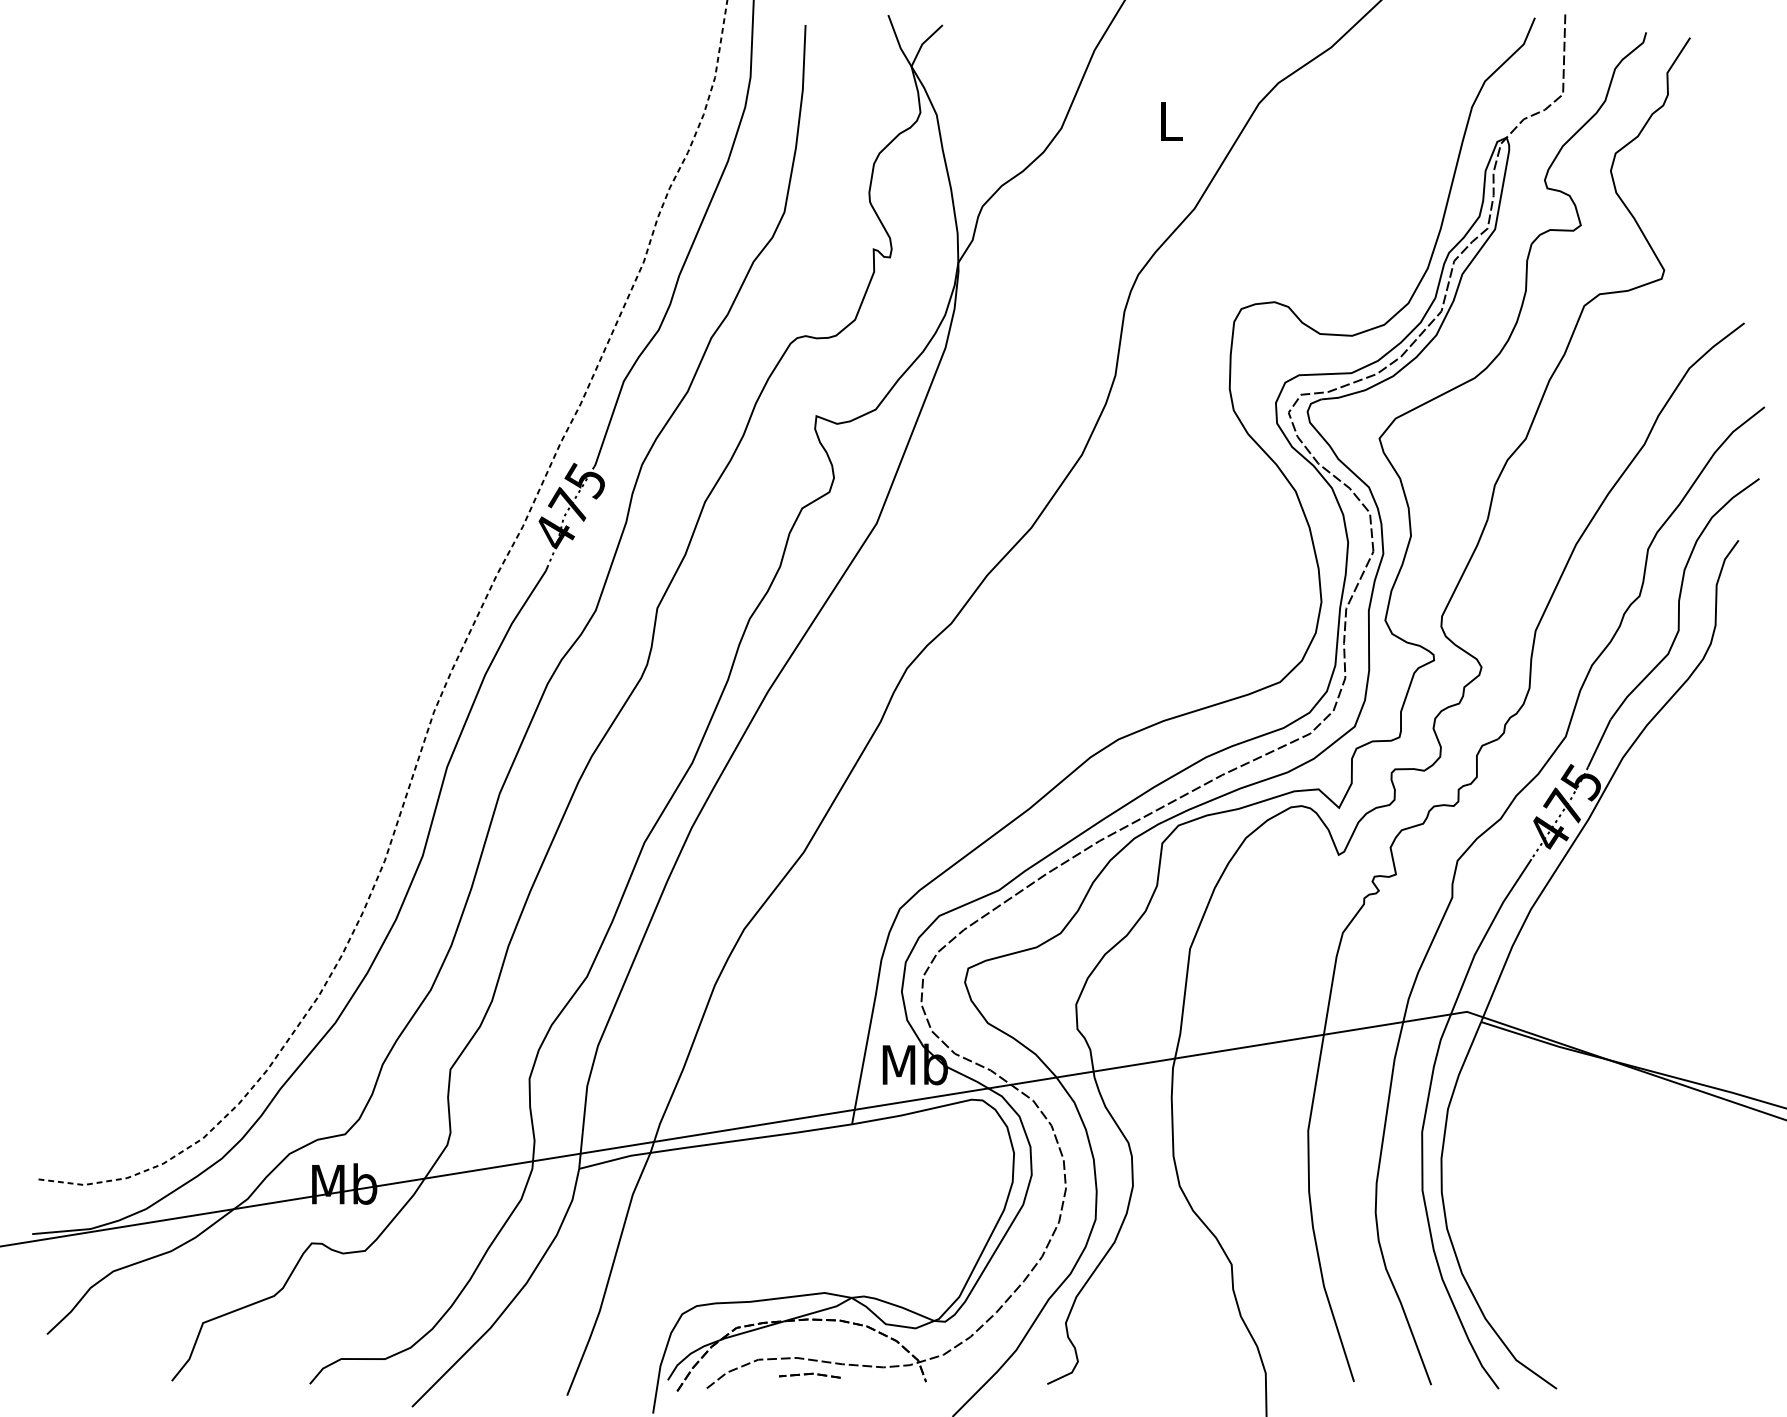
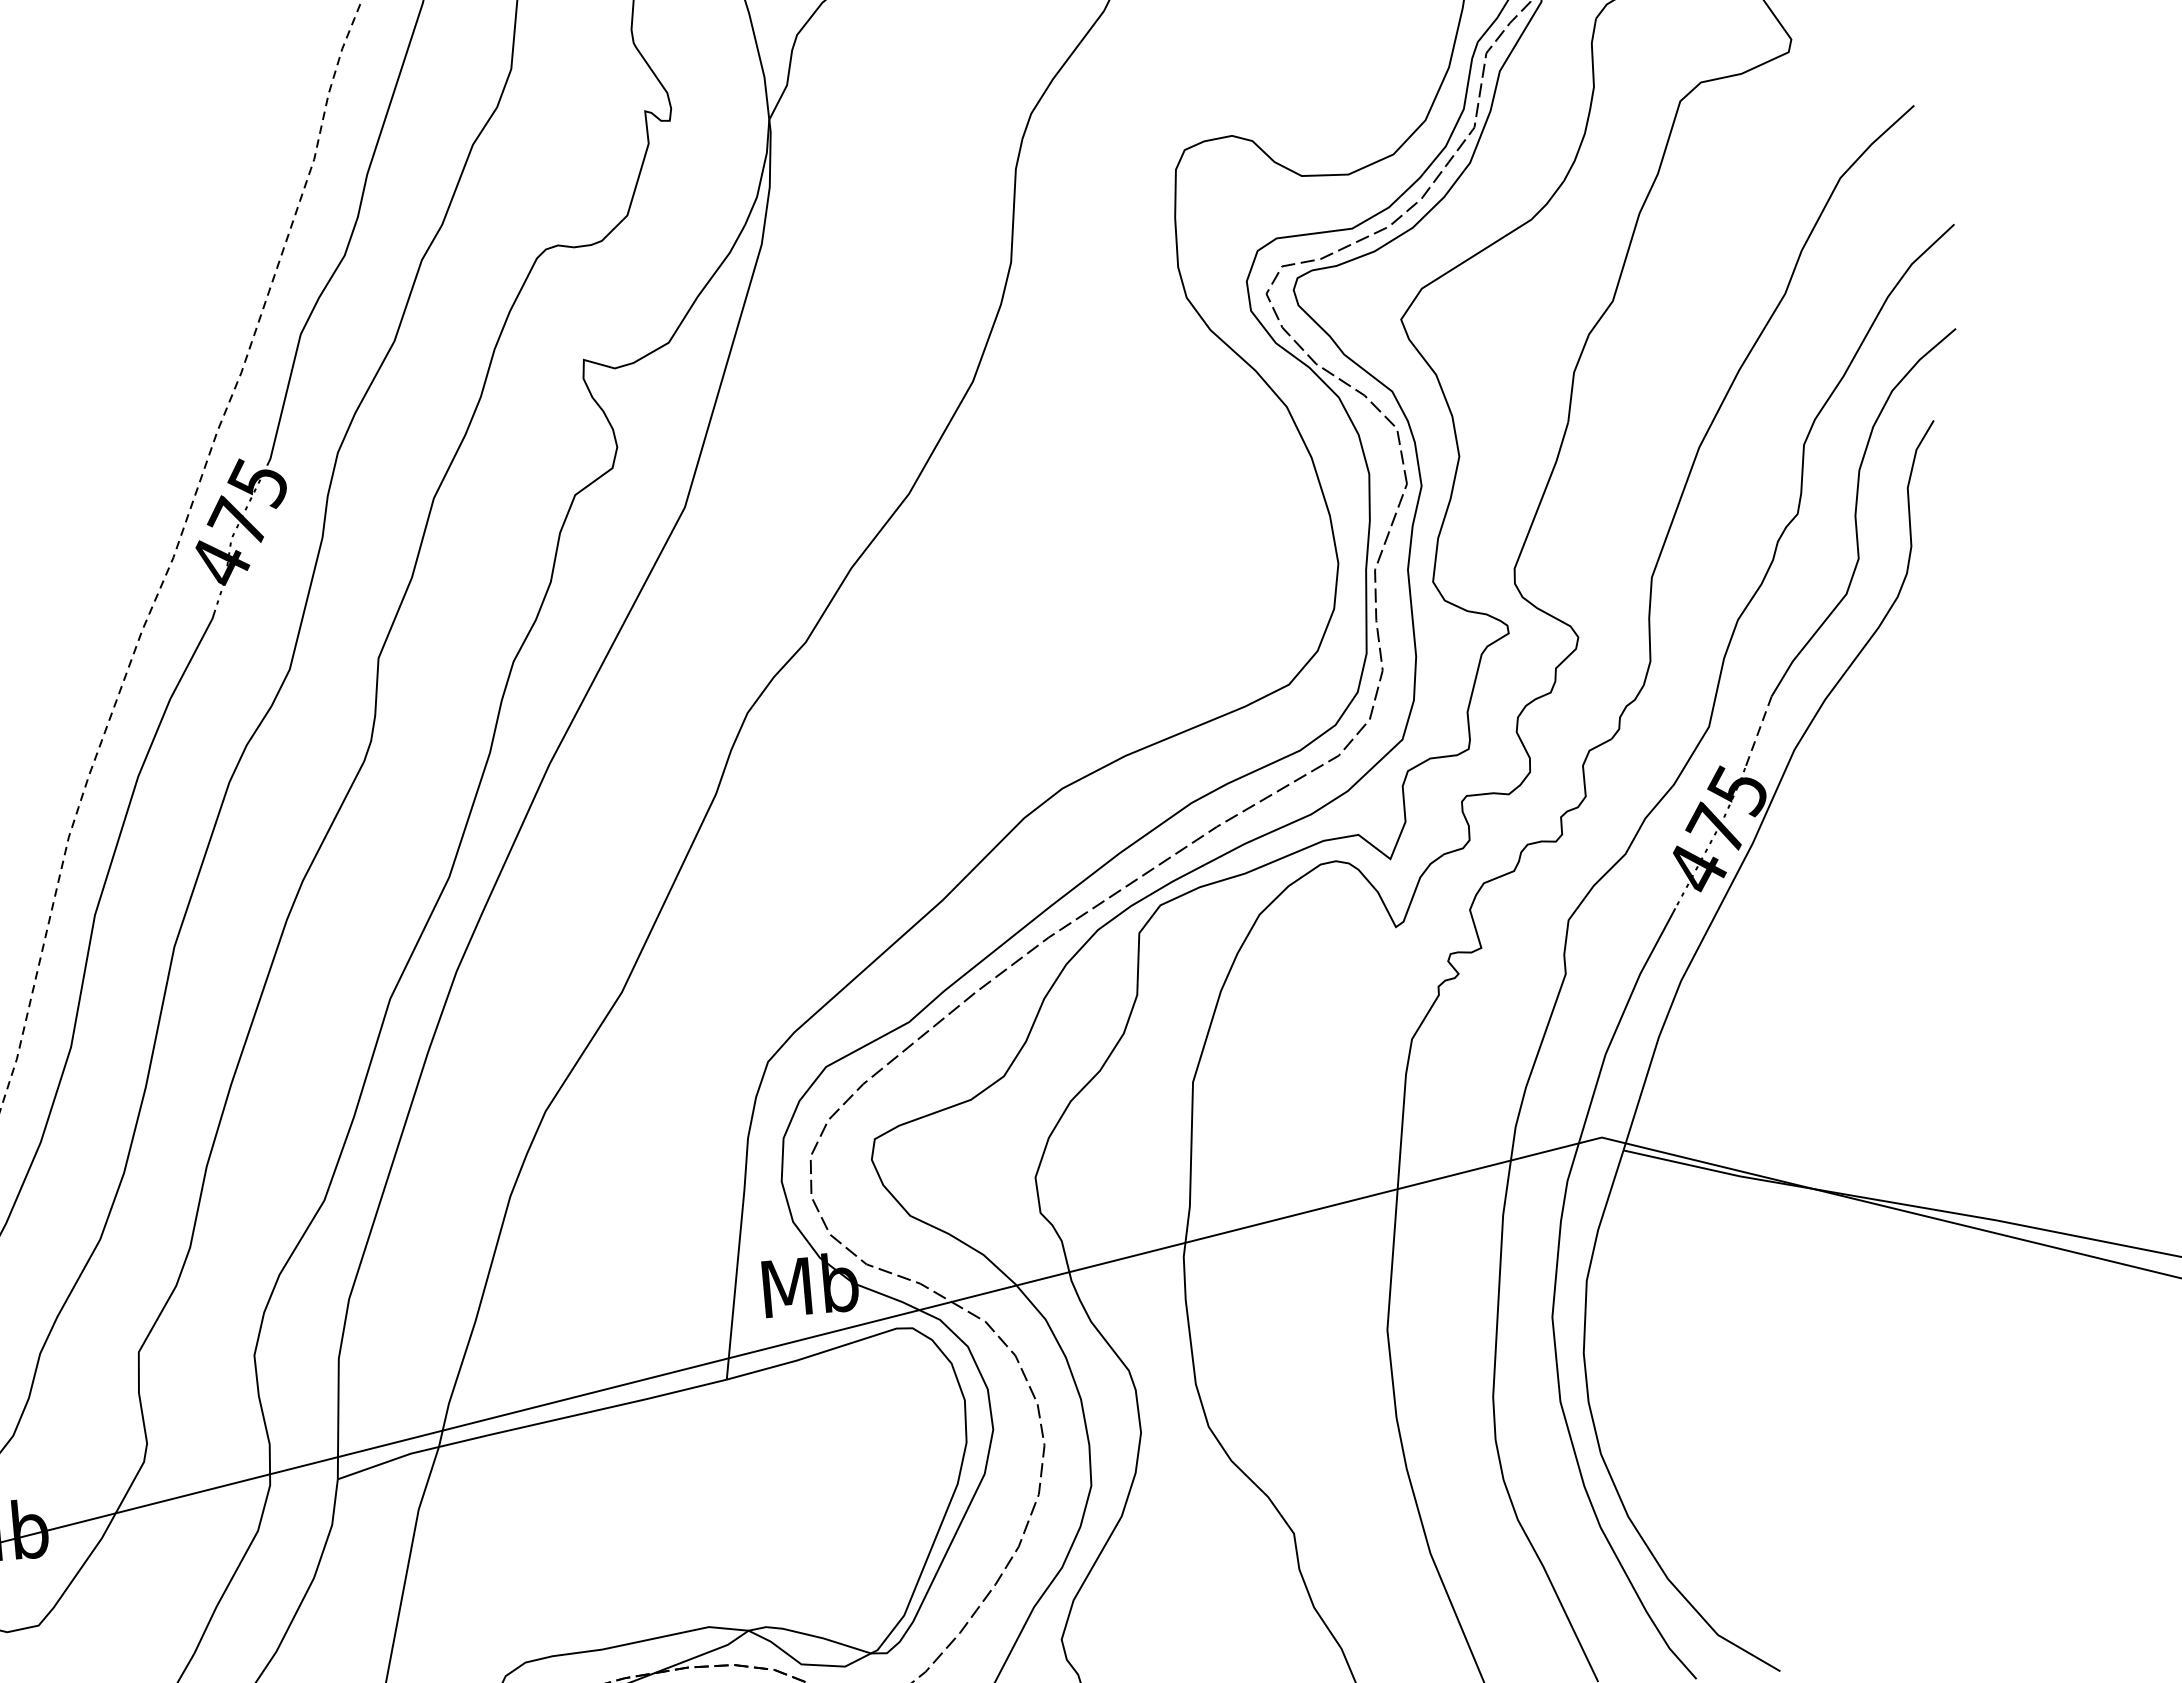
line: (1599, 743) -> (1758, 732), solid -> dashed

